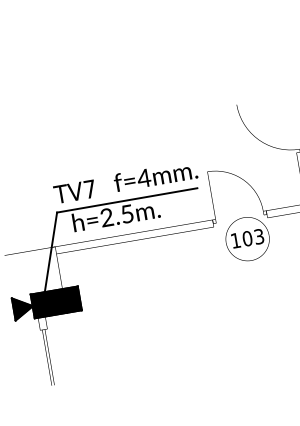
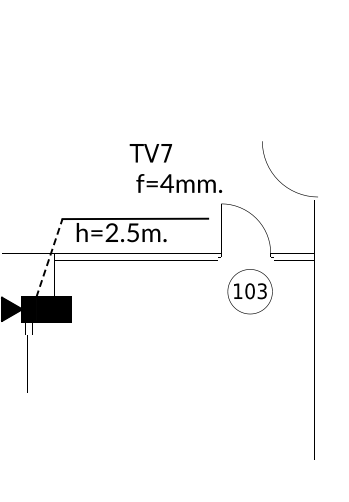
text: (155, 176) -> (179, 183), moved
text: (74, 192) -> (150, 153), moved
text: (247, 239) -> (249, 291), moved
line: (50, 251) -> (49, 257), solid -> dashed

